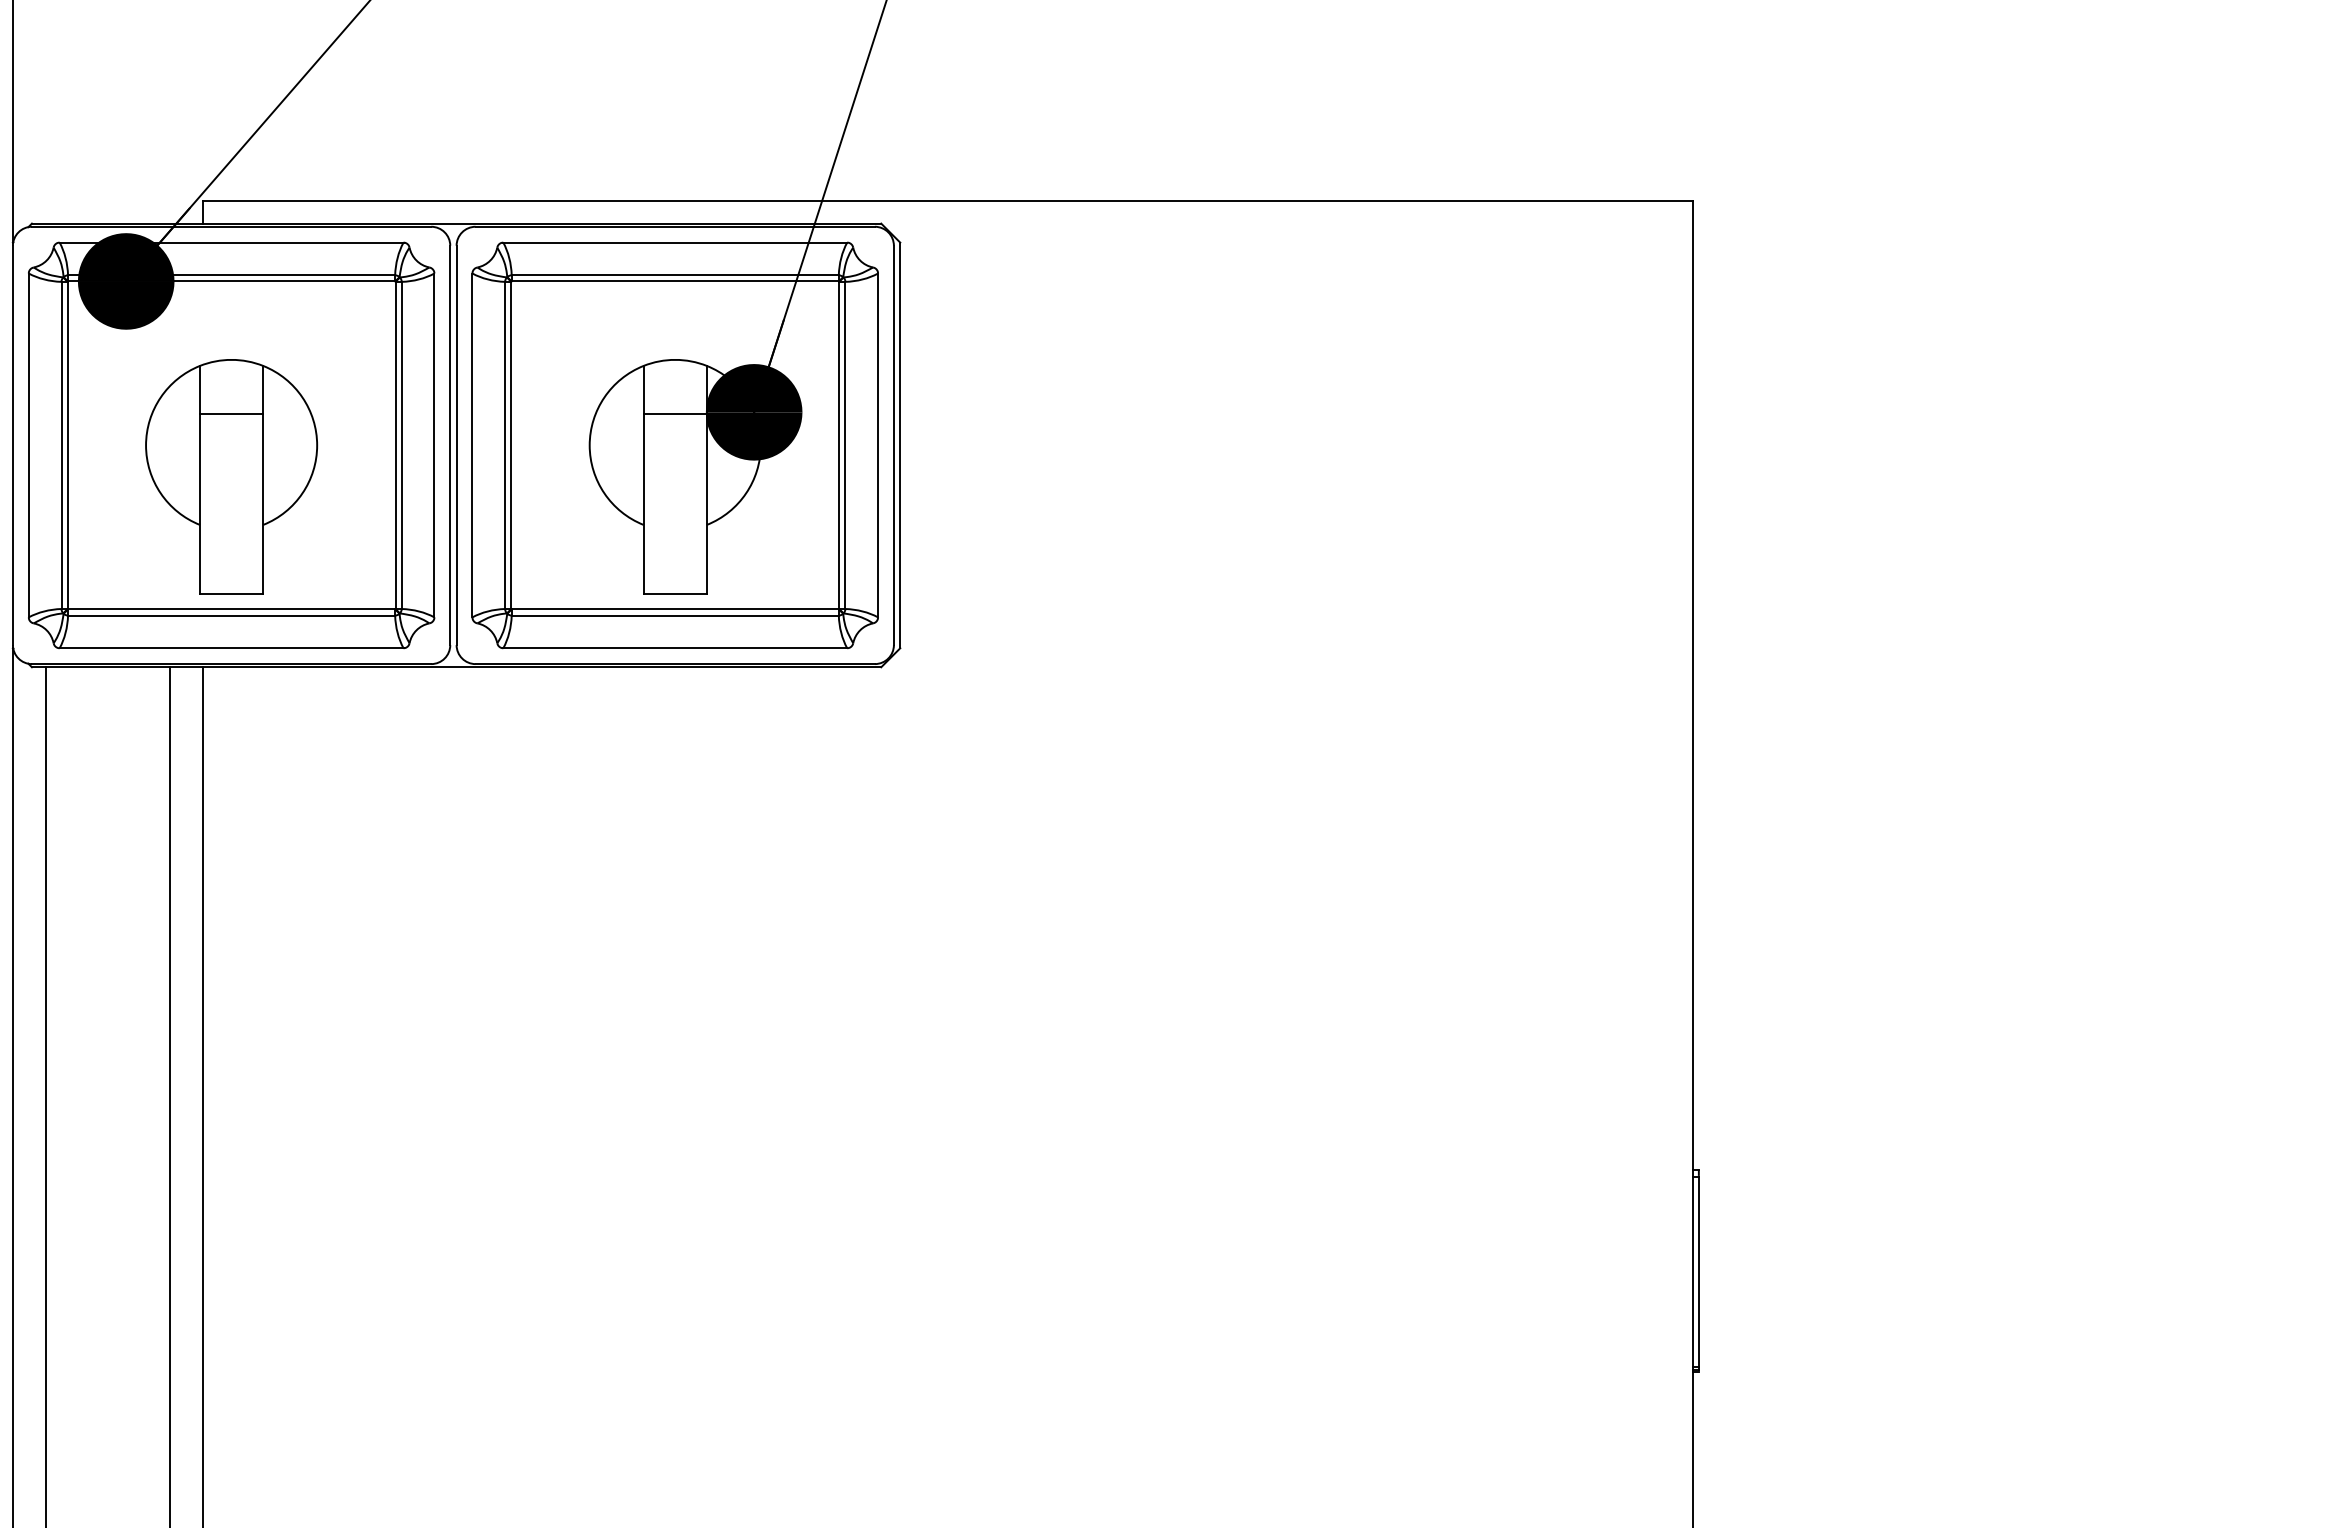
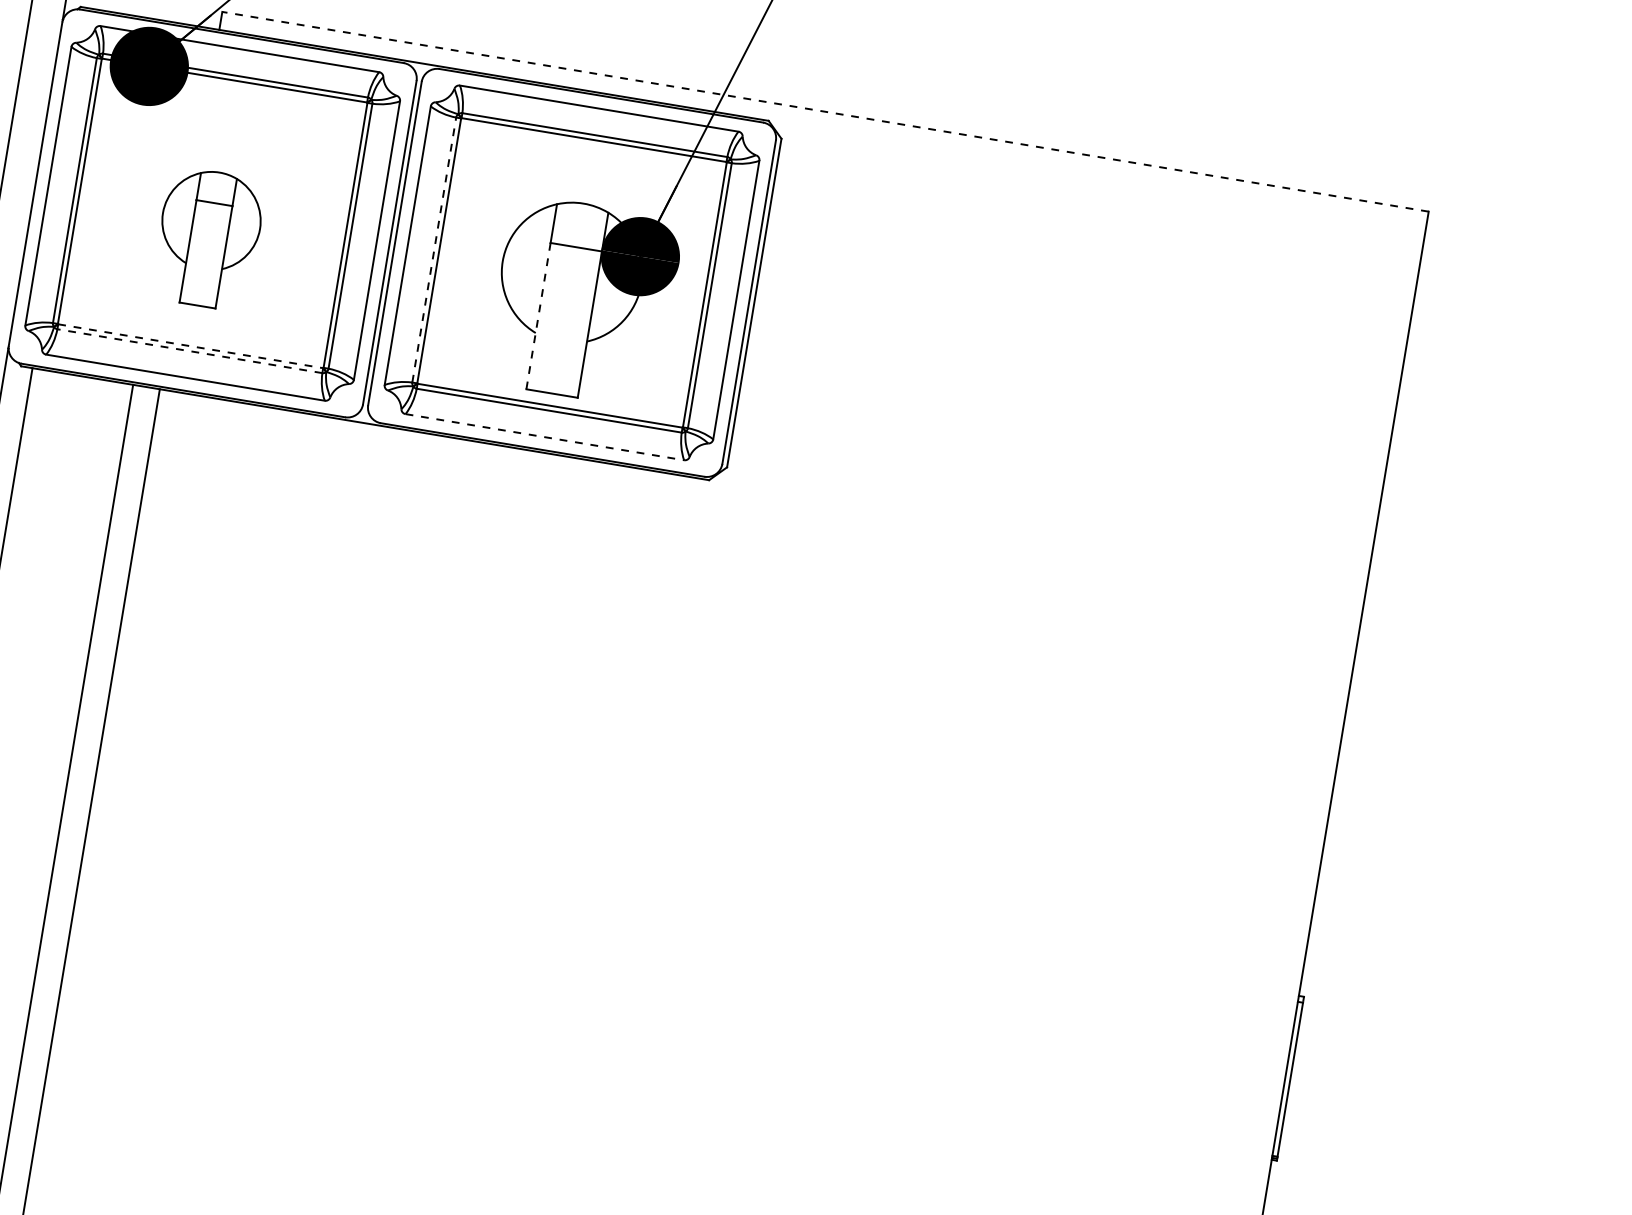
line: (947, 201) -> (825, 111), solid -> dashed
line: (505, 445) -> (434, 250), solid -> dashed
part: (231, 476) -> (208, 238), size x0.7
line: (643, 503) -> (538, 315), solid -> dashed
line: (231, 609) -> (190, 346), solid -> dashed
line: (231, 615) -> (189, 351), solid -> dashed
line: (675, 648) -> (545, 437), solid -> dashed

